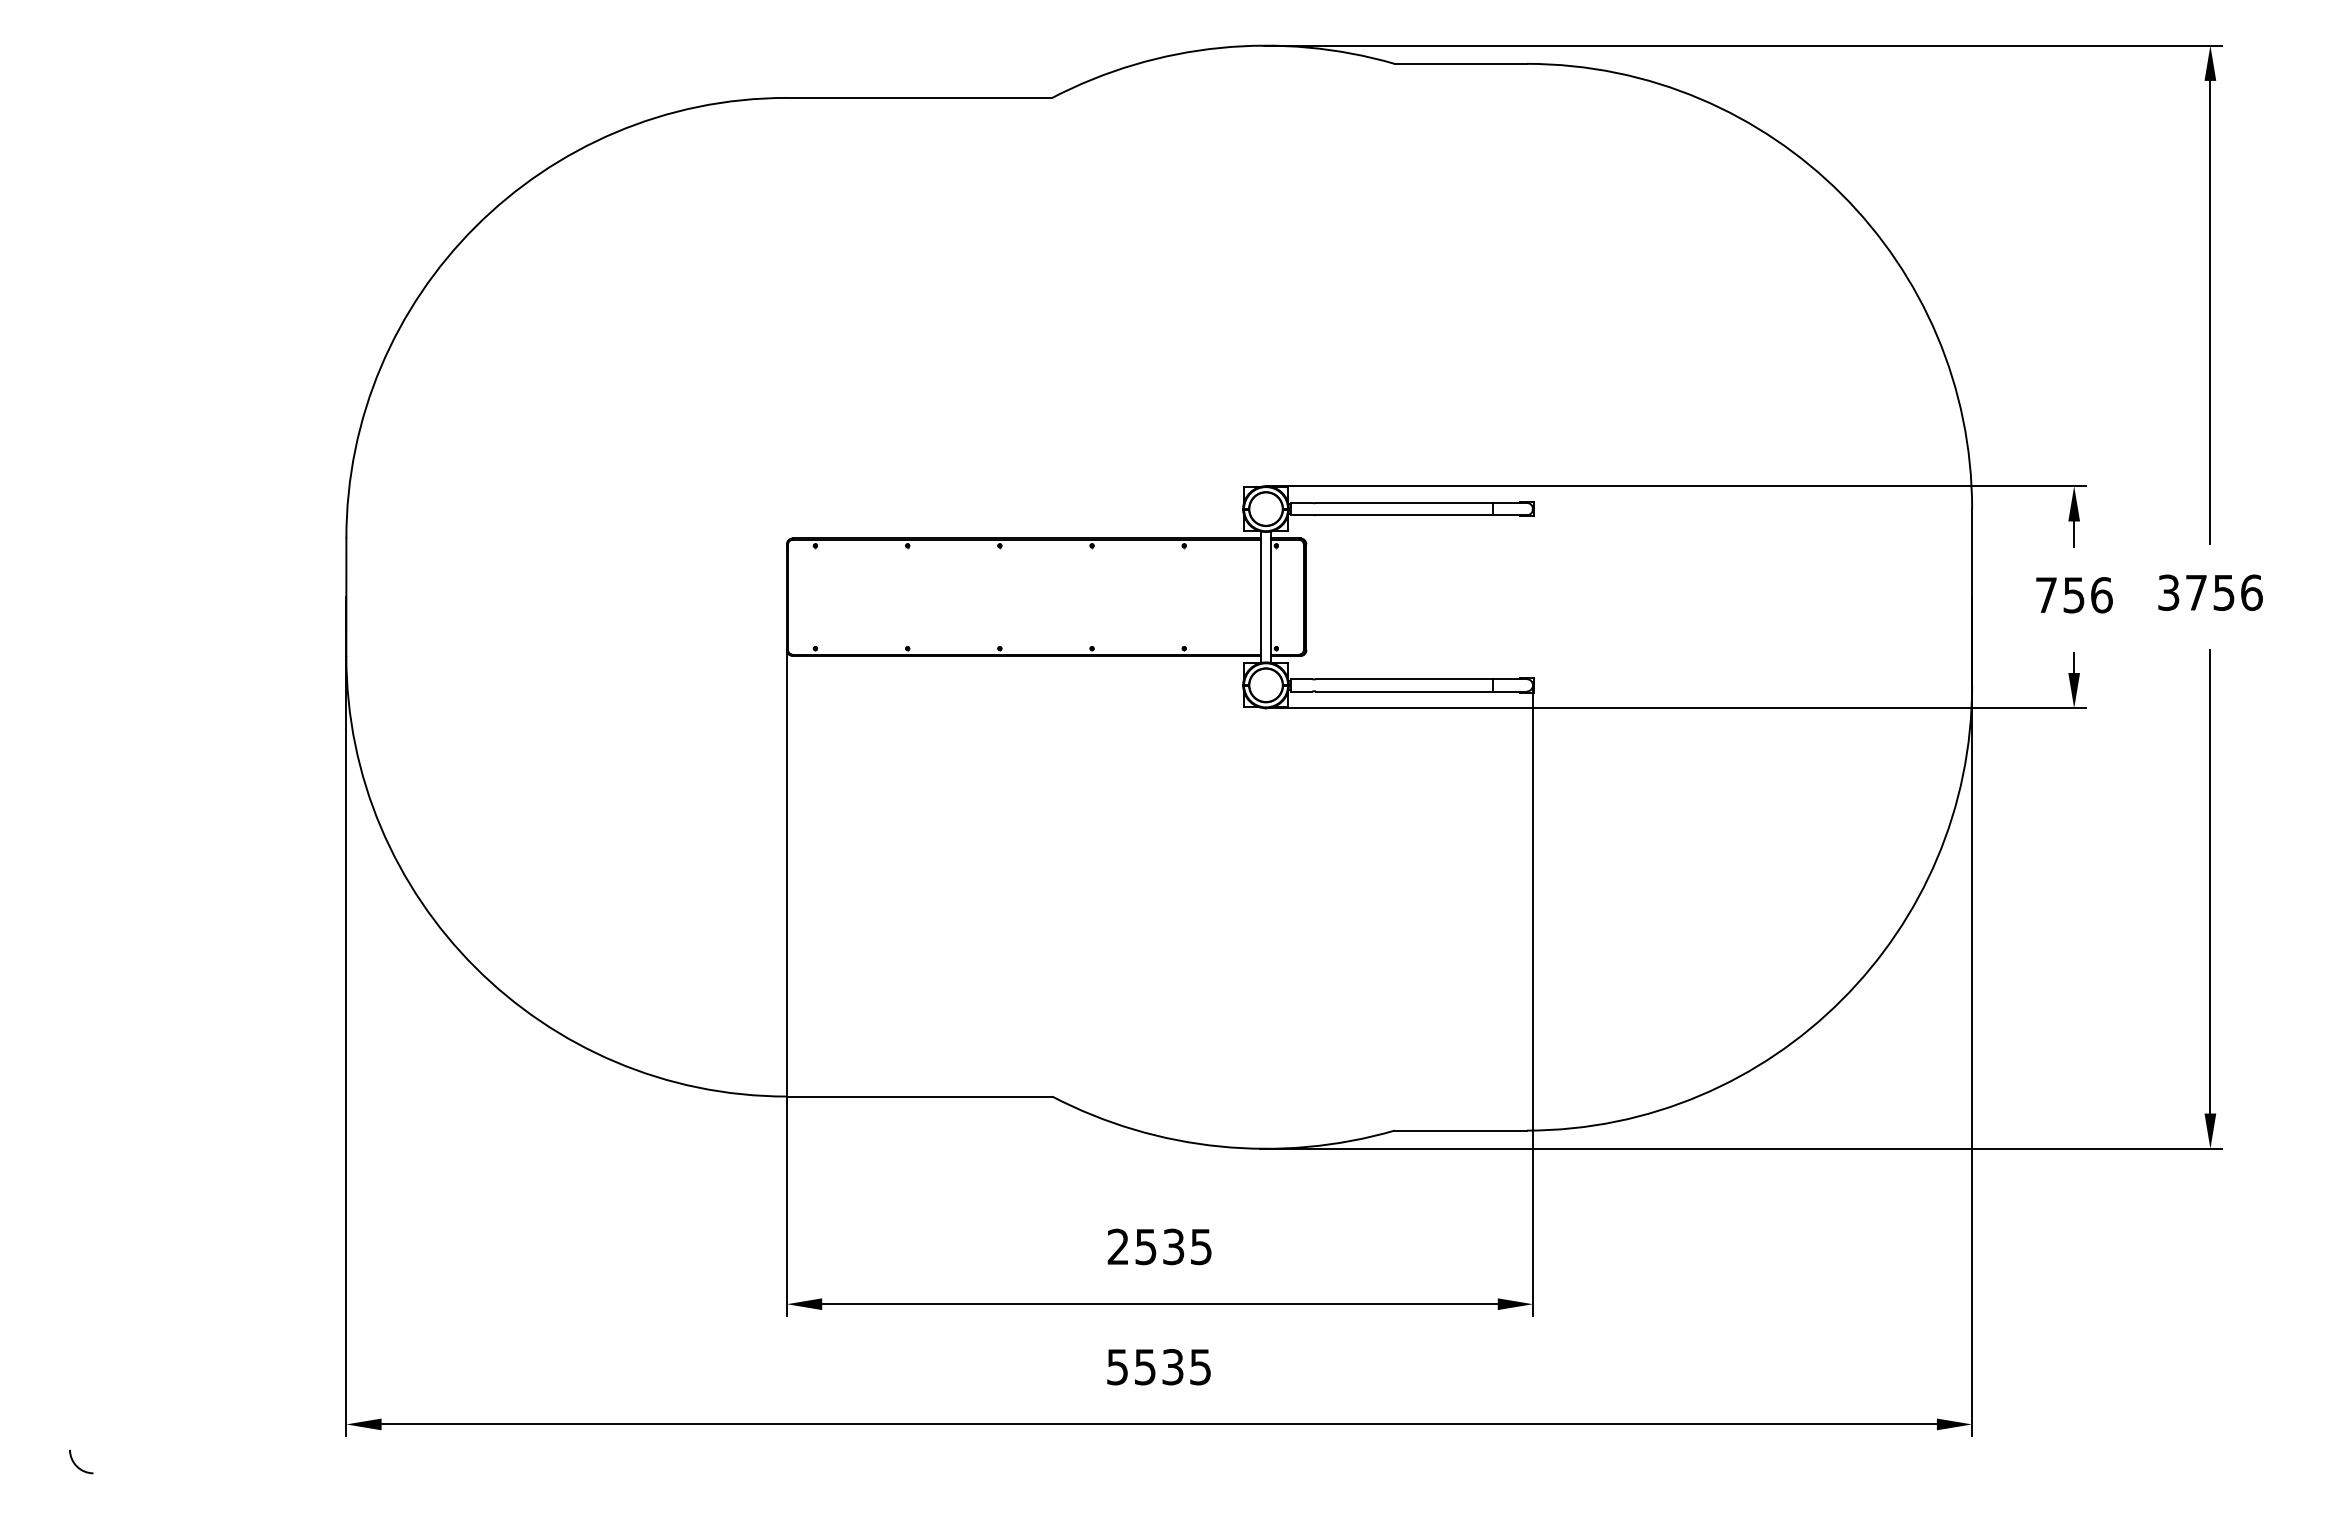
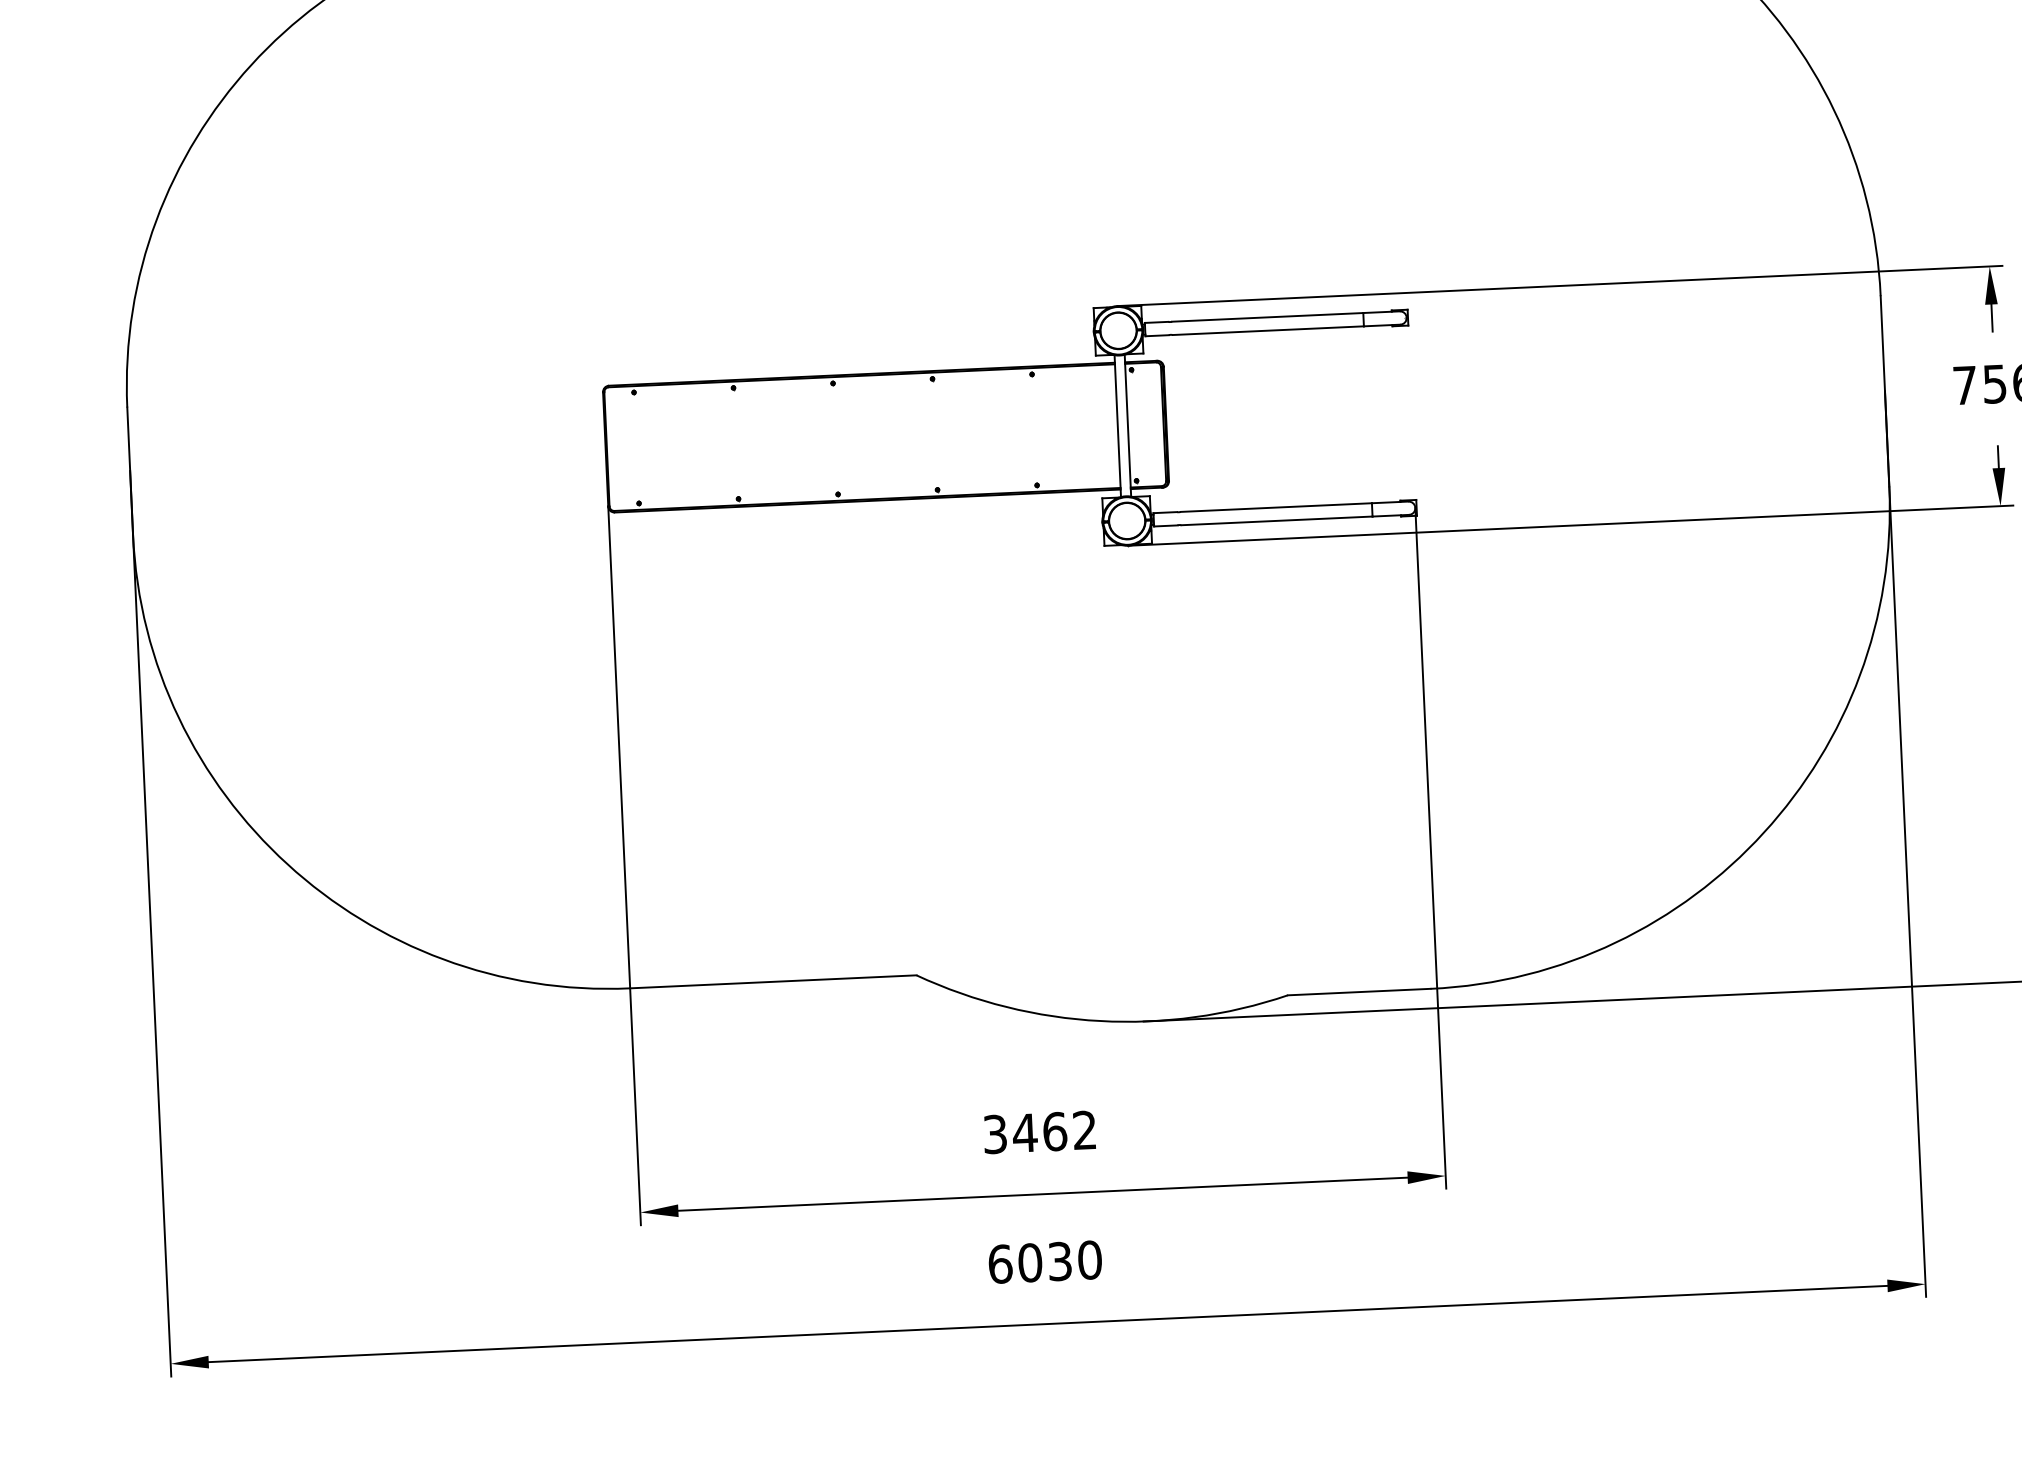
text: (1159, 1246) -> (1039, 1131), 2535 -> 3462
text: (1159, 1367) -> (1045, 1262), 5535 -> 6030

